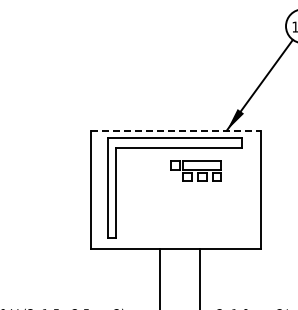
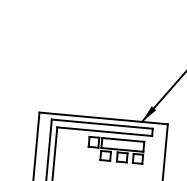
line: (176, 130) -> (103, 118), dashed -> solid
part: (195, 171) -> (115, 150), size x1.43

